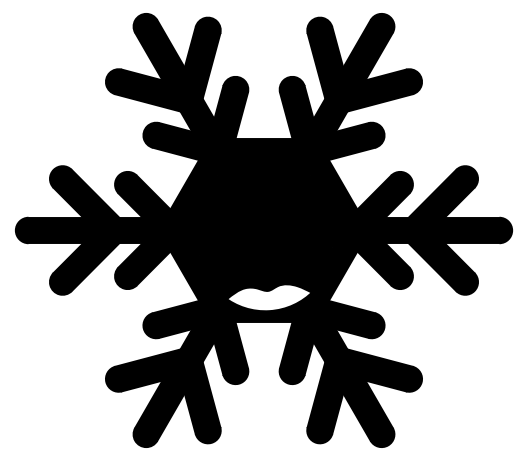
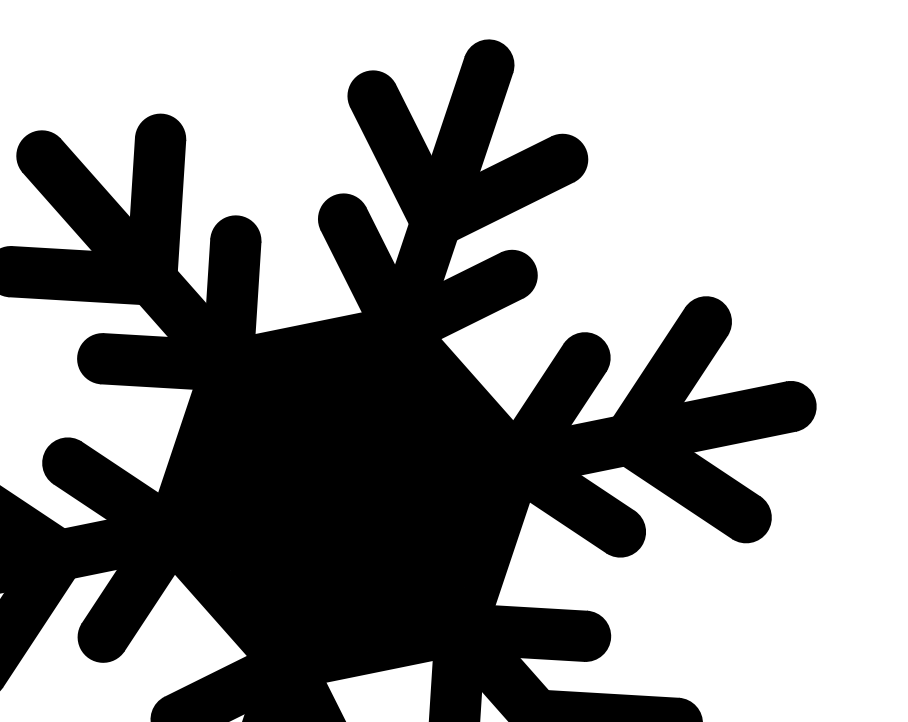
fill: (268, 297) -> (378, 622), added

